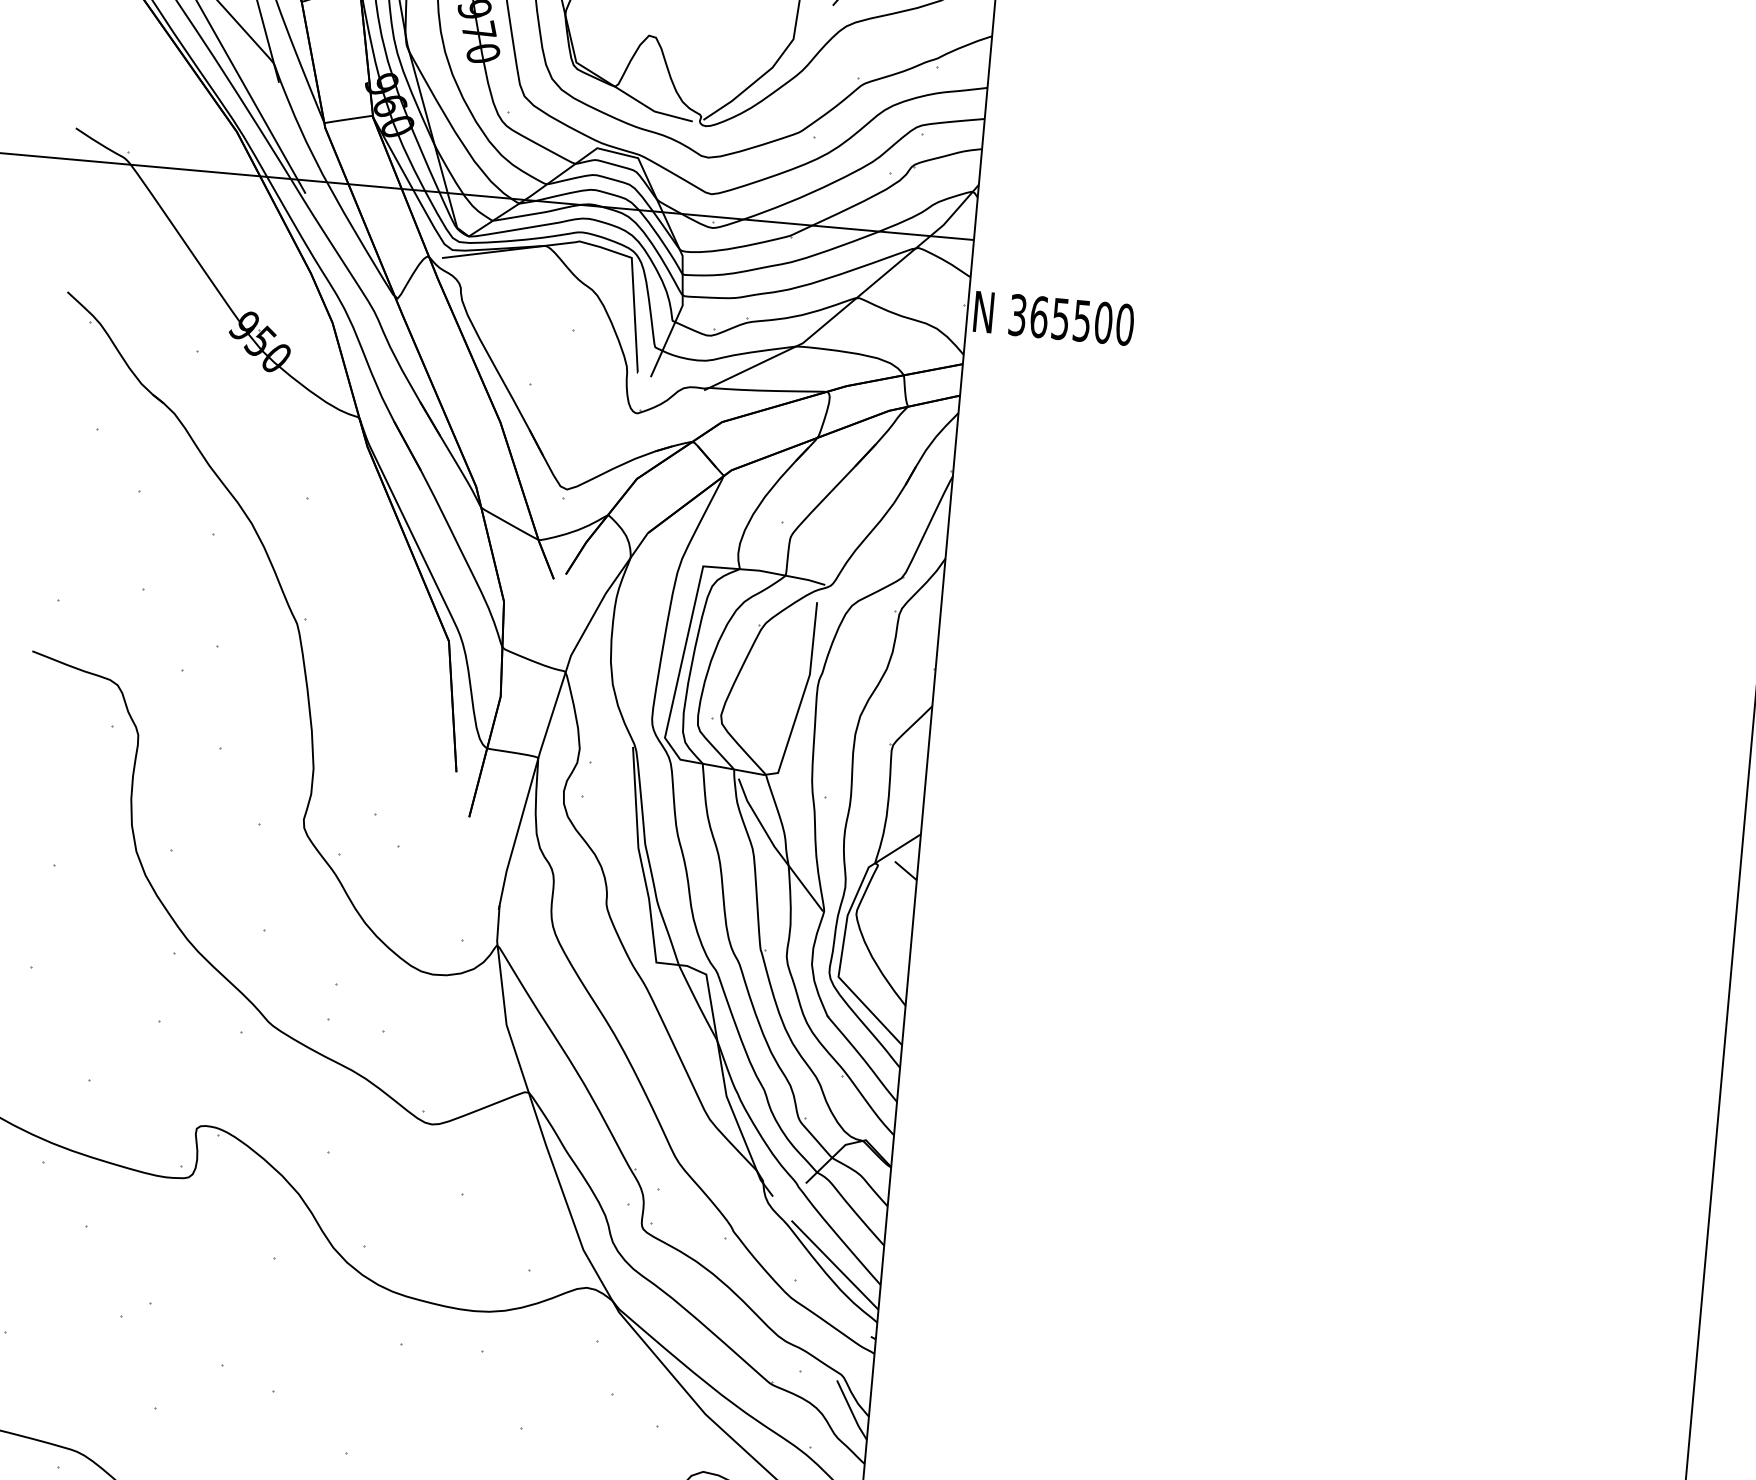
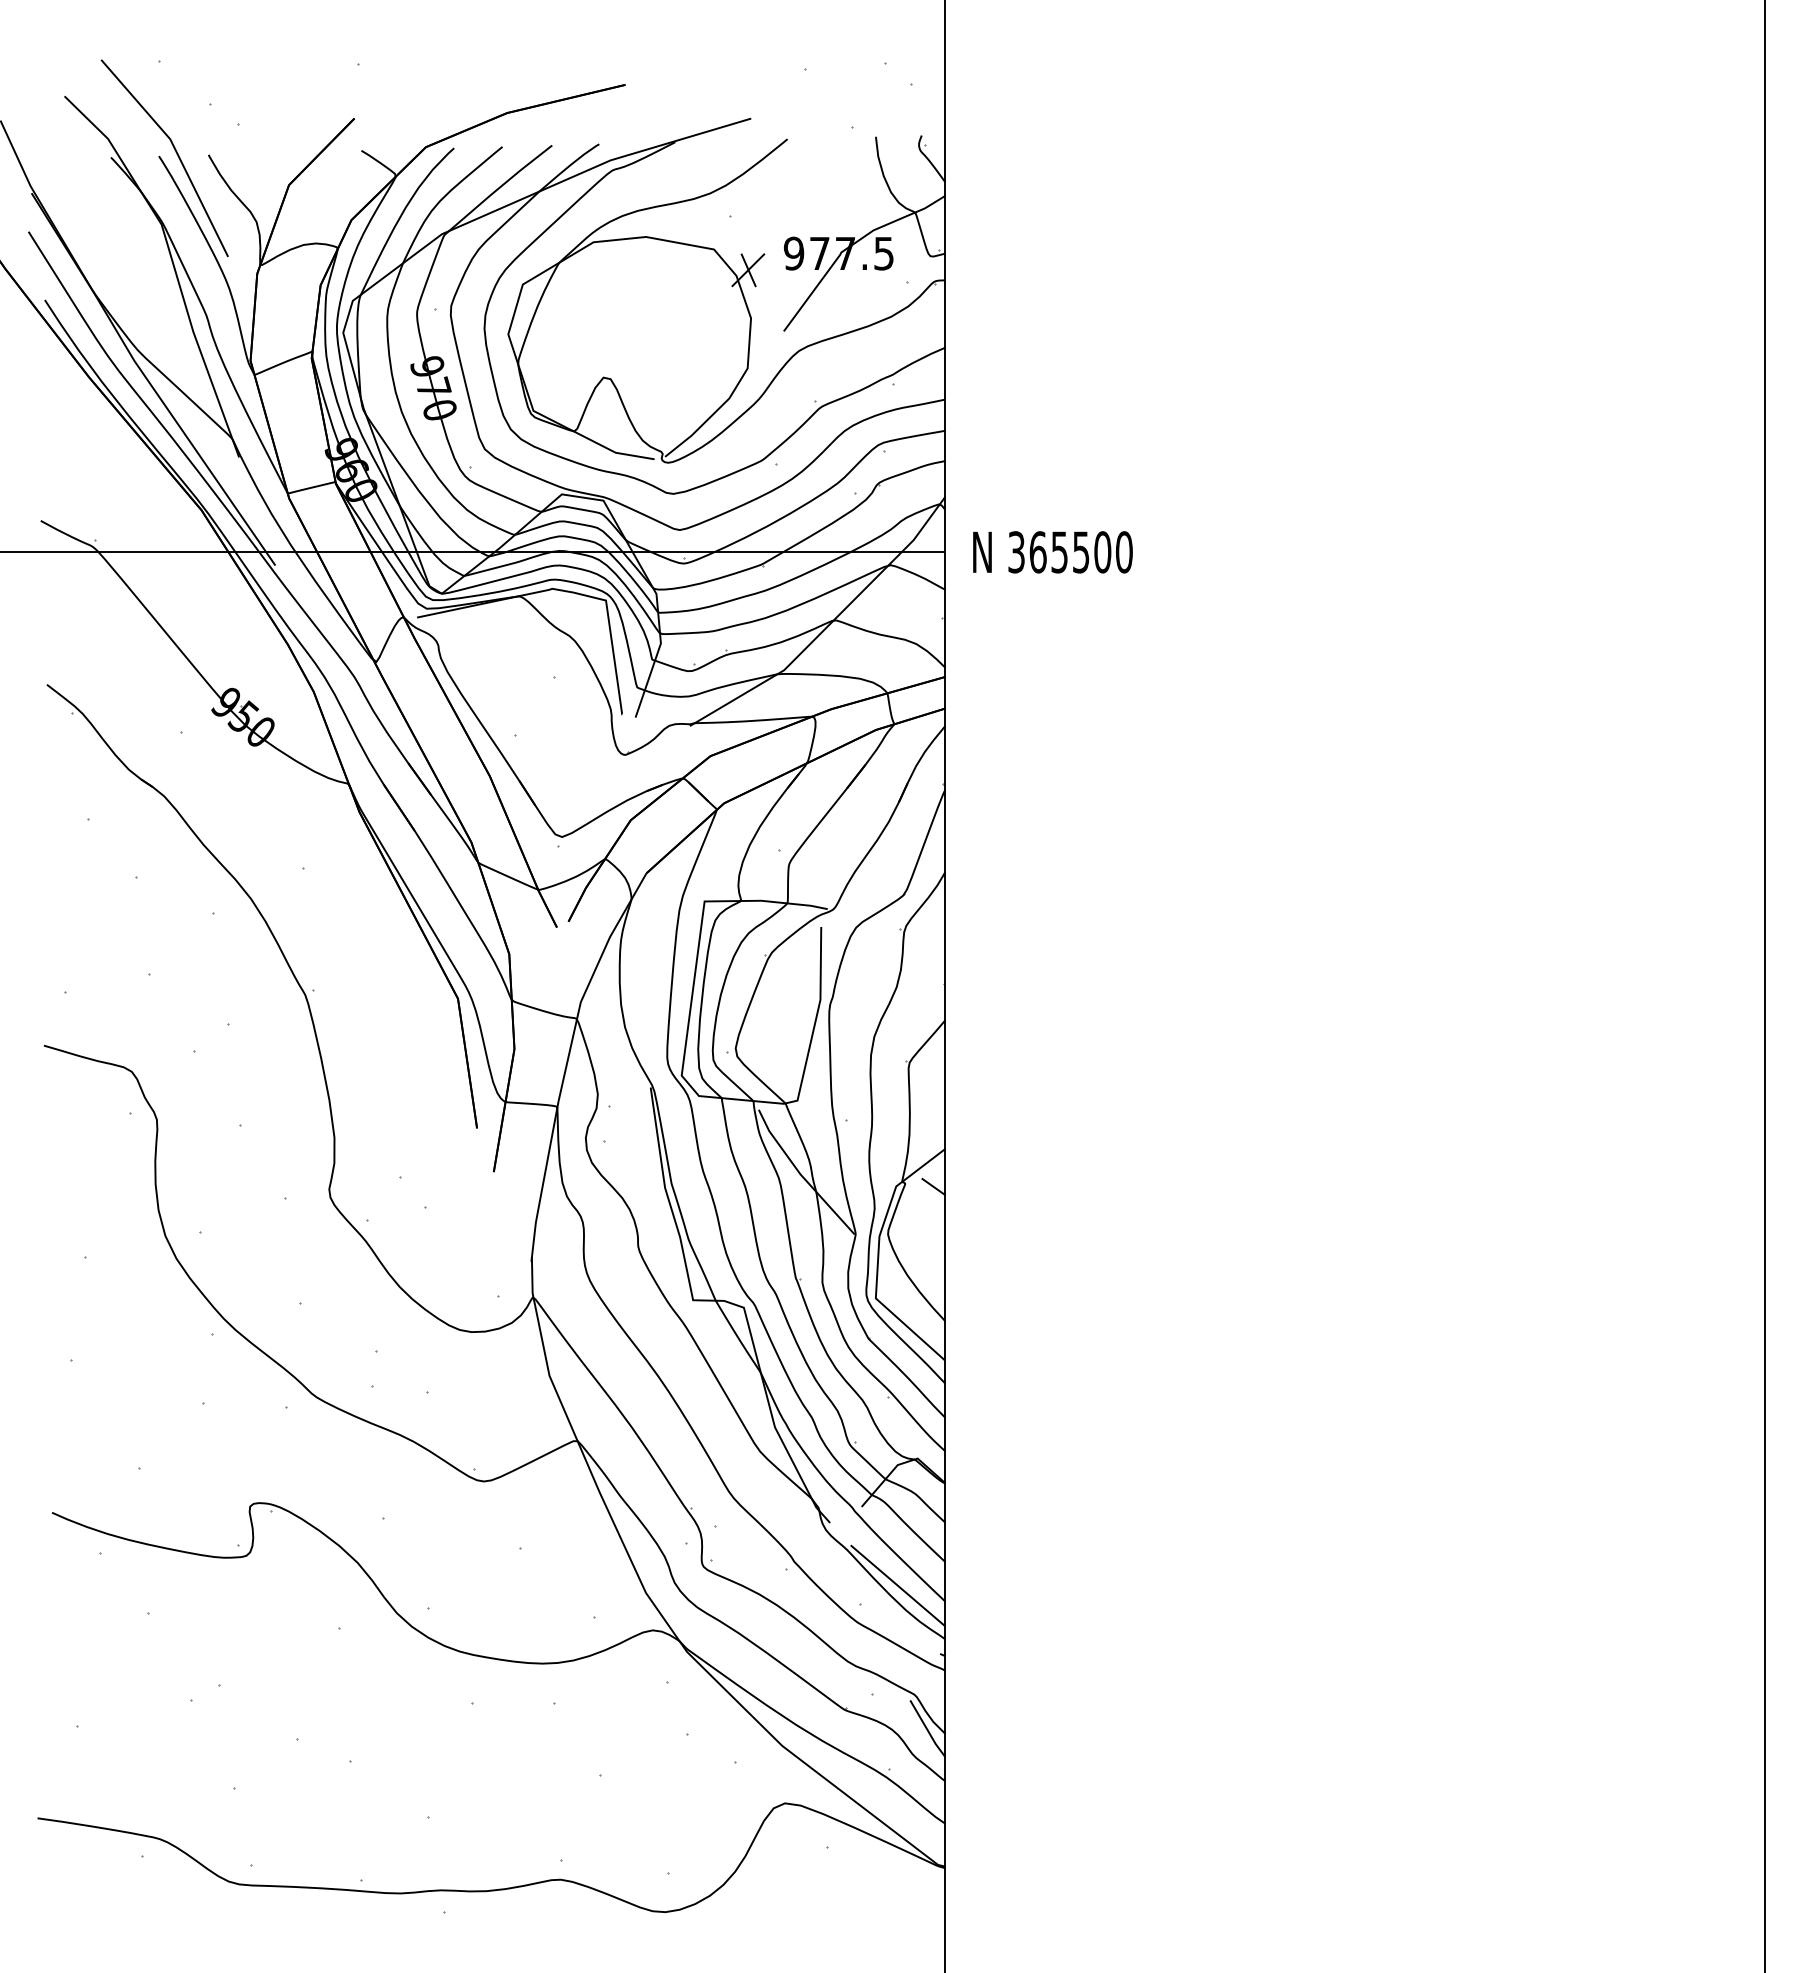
text: (1053, 318) -> (1052, 552), moved

